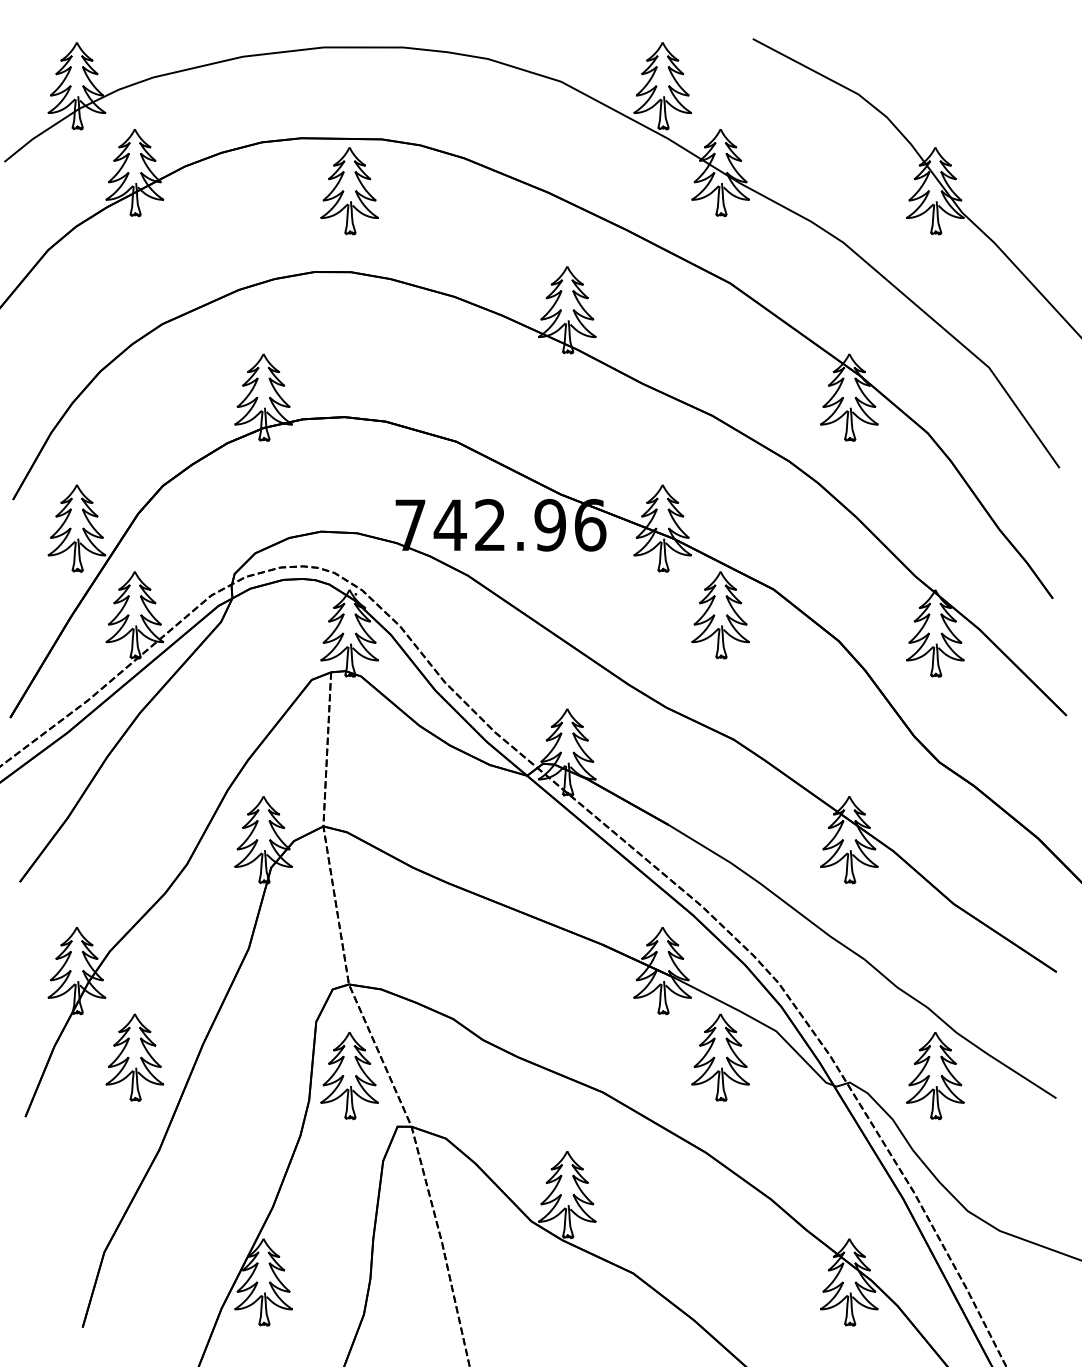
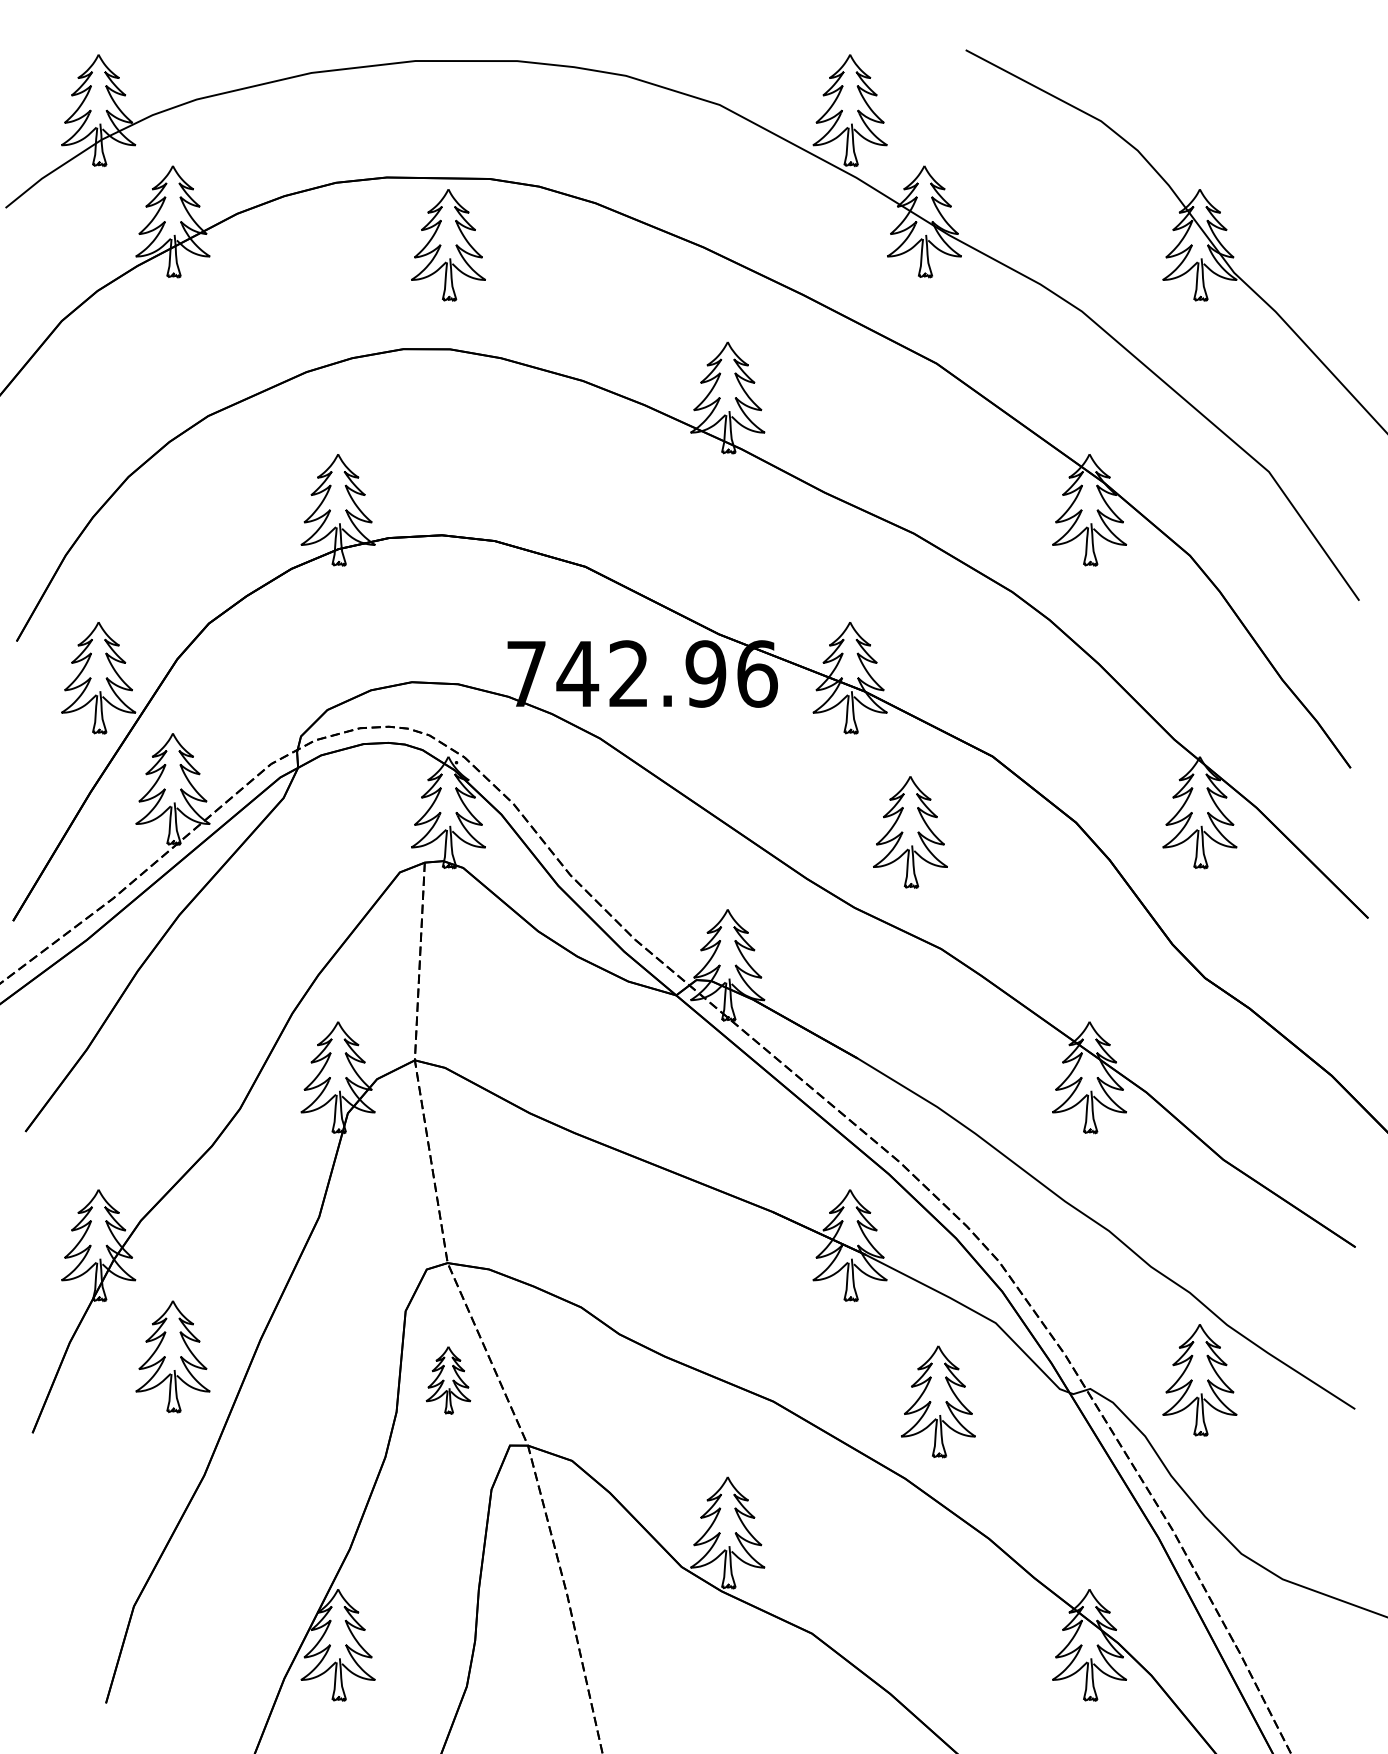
part: (720, 615) -> (910, 832), moved
part: (720, 1057) -> (938, 1401), moved
part: (349, 1075) -> (448, 1380), size x0.6

